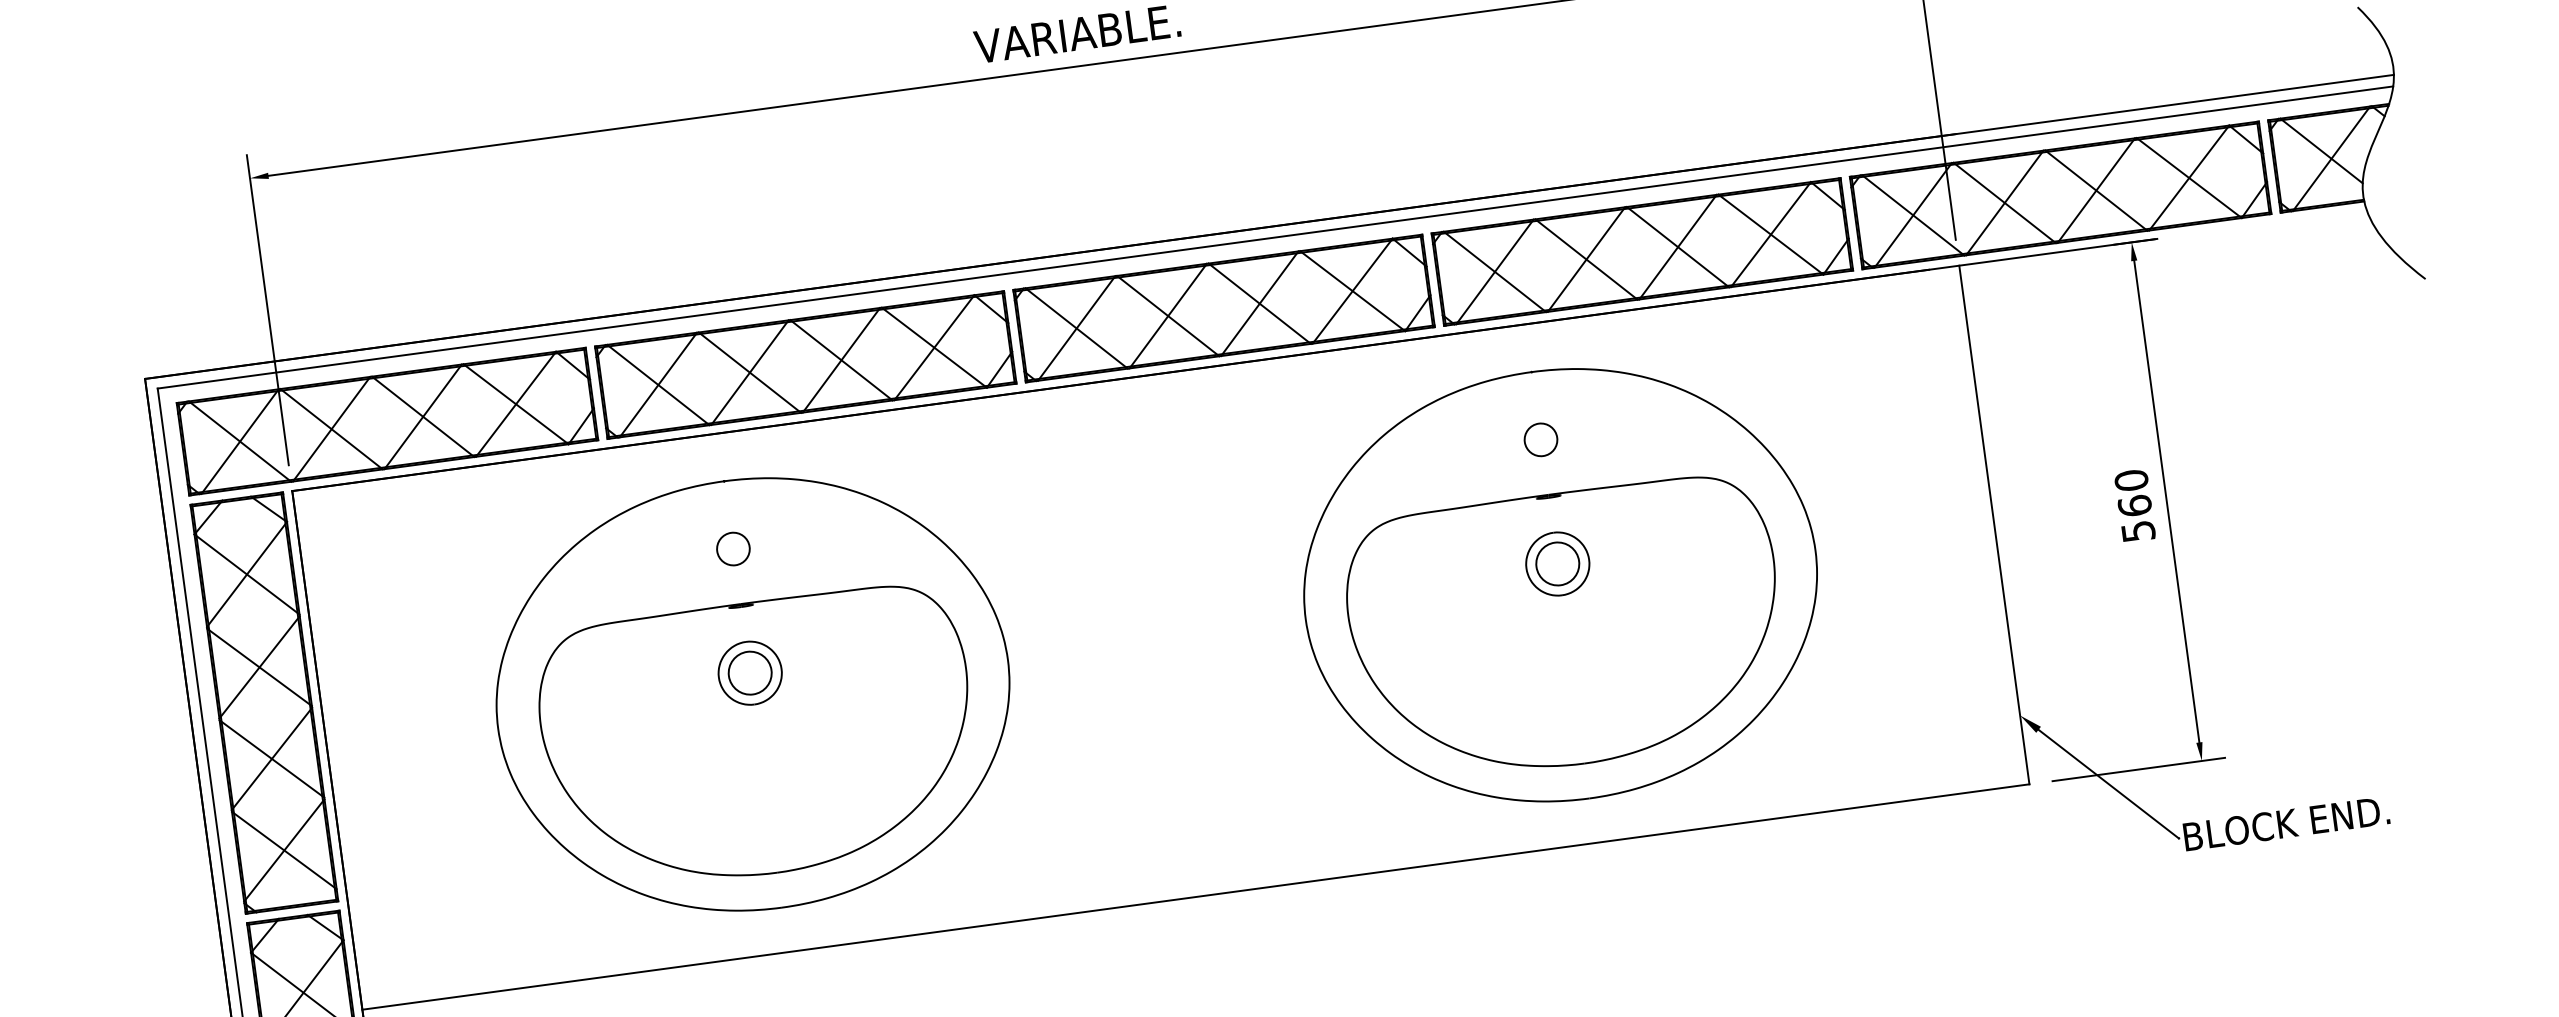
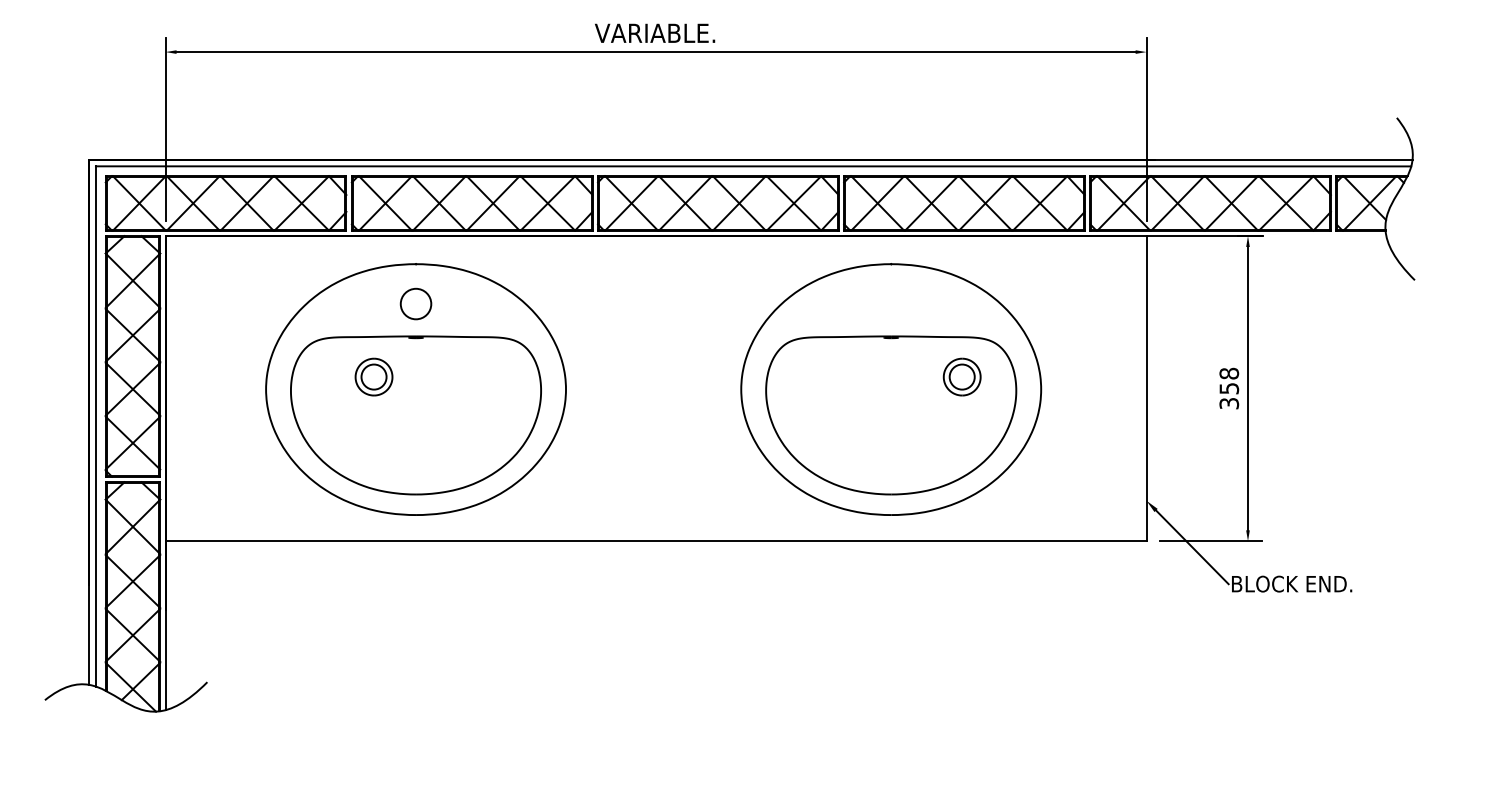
circle: (1539, 439) -> (890, 303), removed
text: (2135, 503) -> (1229, 387), 560 -> 358
circle: (732, 548) -> (415, 303), size x1.6
part: (1556, 563) -> (961, 376), moved
part: (749, 672) -> (373, 376), moved

